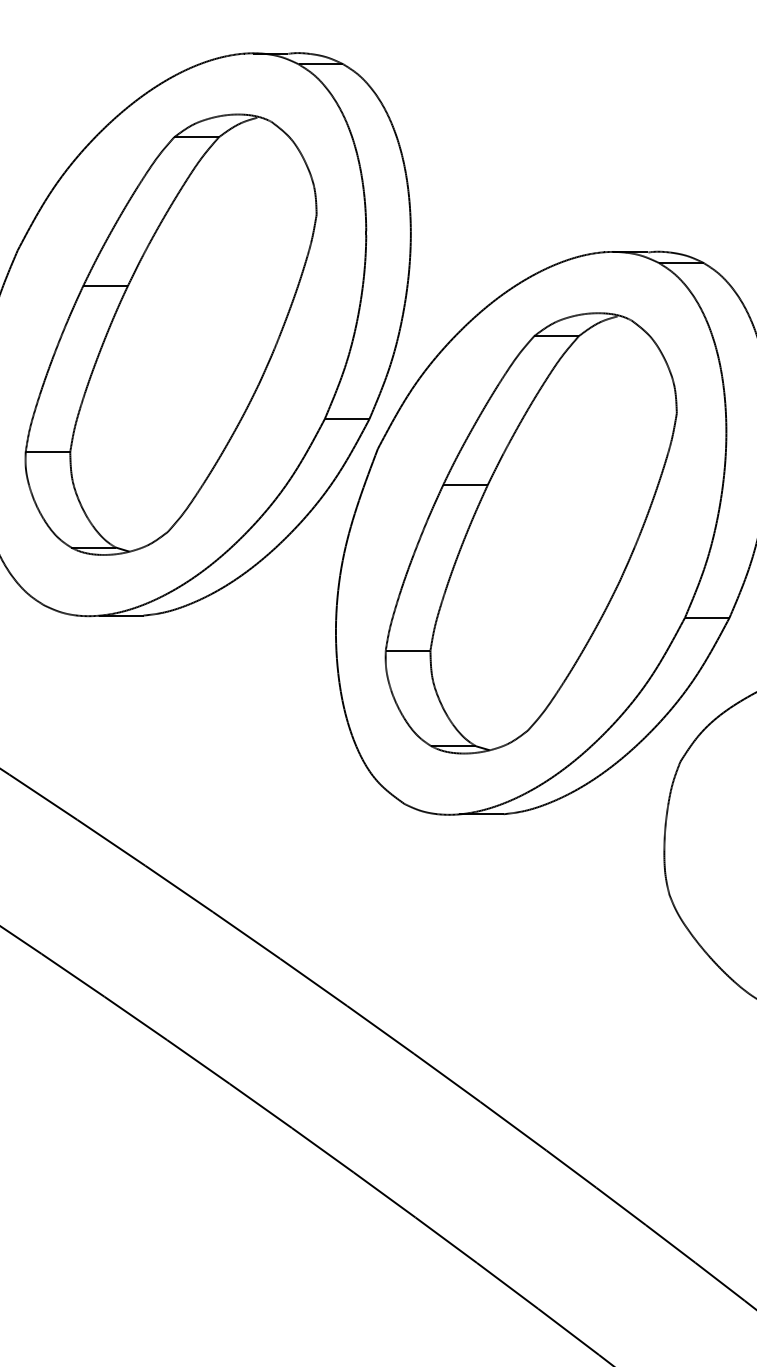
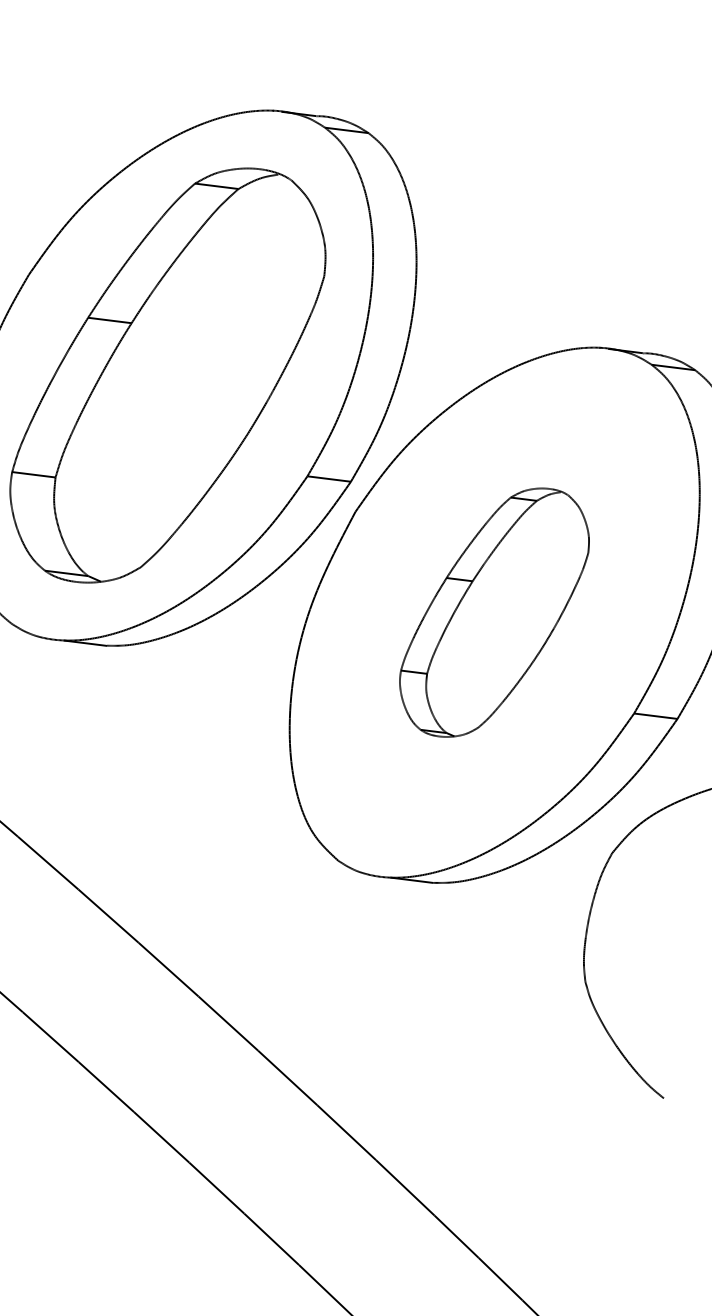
part: (530, 533) -> (493, 612), size x0.6

